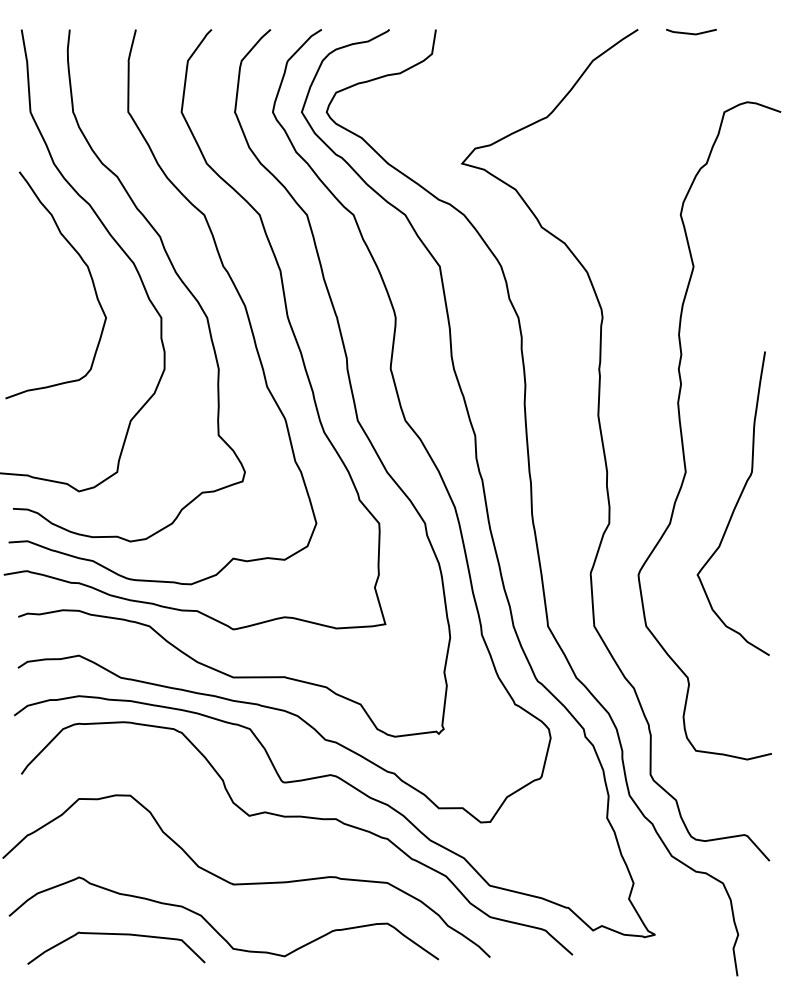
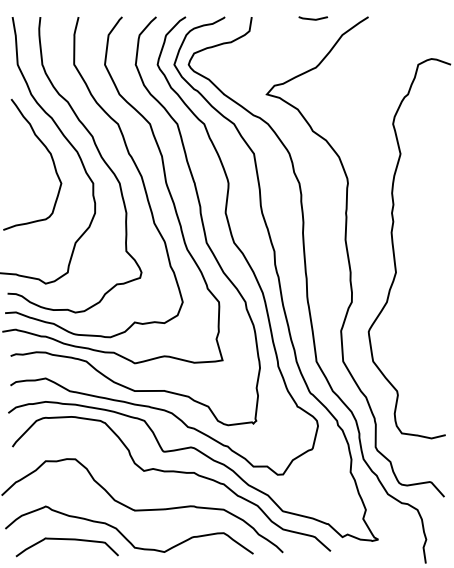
line: (691, 32) -> (313, 18), moved
curve: (735, 503) -> (424, 290), removed

